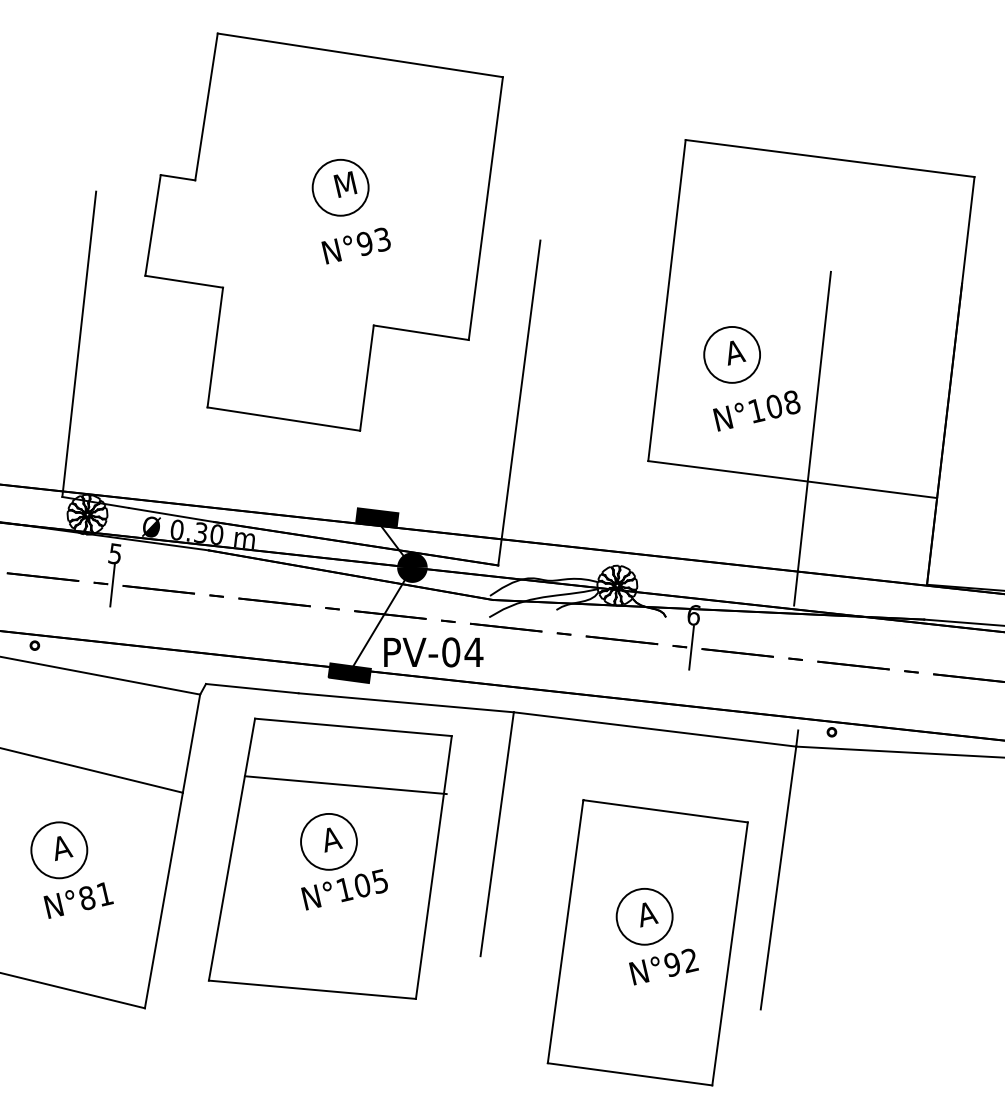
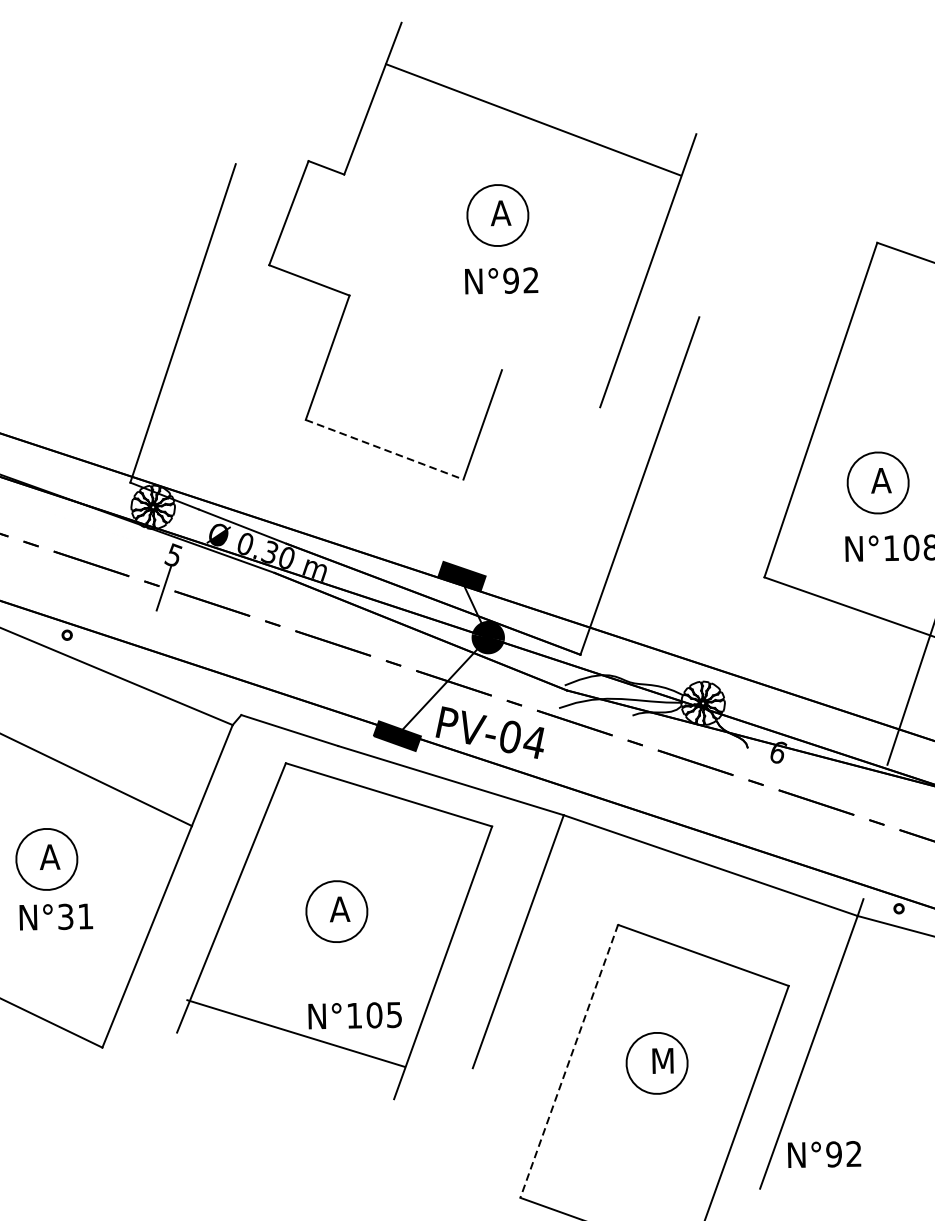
line: (359, 55) -> (532, 119), moved
text: (345, 184) -> (503, 213), M -> A
text: (382, 239) -> (530, 280), N°93 -> N°92
line: (420, 332) -> (550, 388), removed
line: (284, 419) -> (385, 450), solid -> dashed
line: (691, 647) -> (768, 786), removed
line: (345, 785) -> (367, 855), removed
text: (344, 889) -> (354, 1015), moved
text: (86, 898) -> (64, 917), N°81 -> N°31
text: (649, 913) -> (663, 1060), A -> M
line: (565, 931) -> (569, 1061), solid -> dashed
text: (663, 966) -> (824, 1154), moved
line: (311, 989) -> (294, 1032), moved

